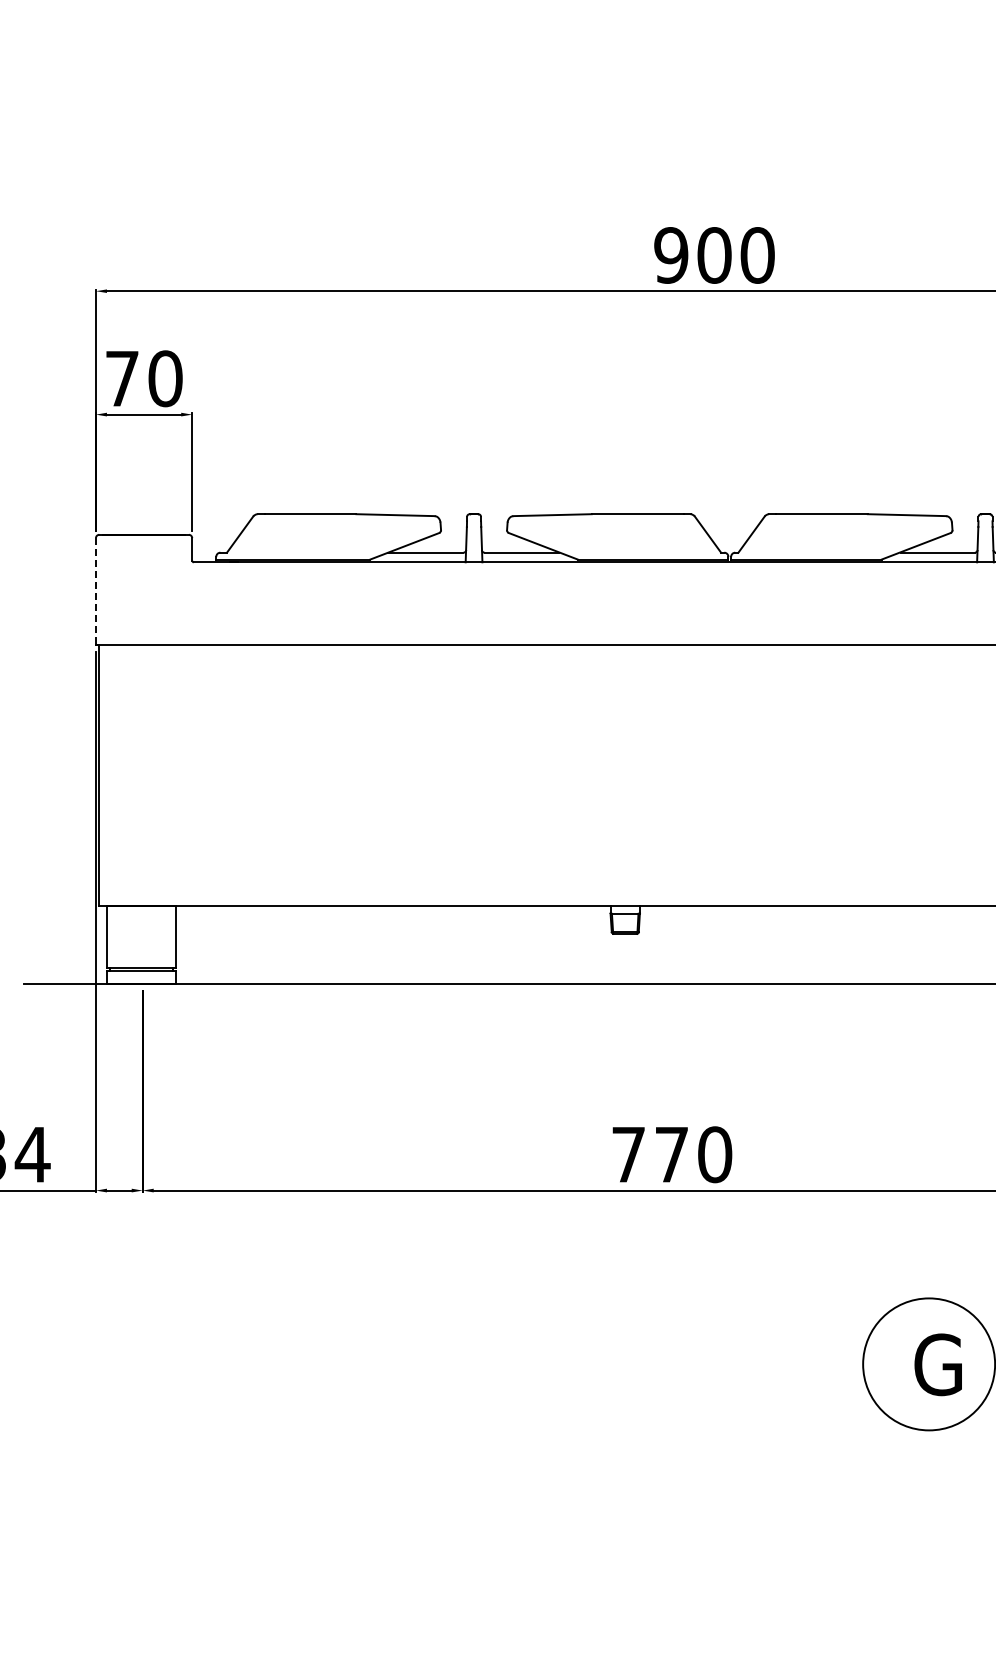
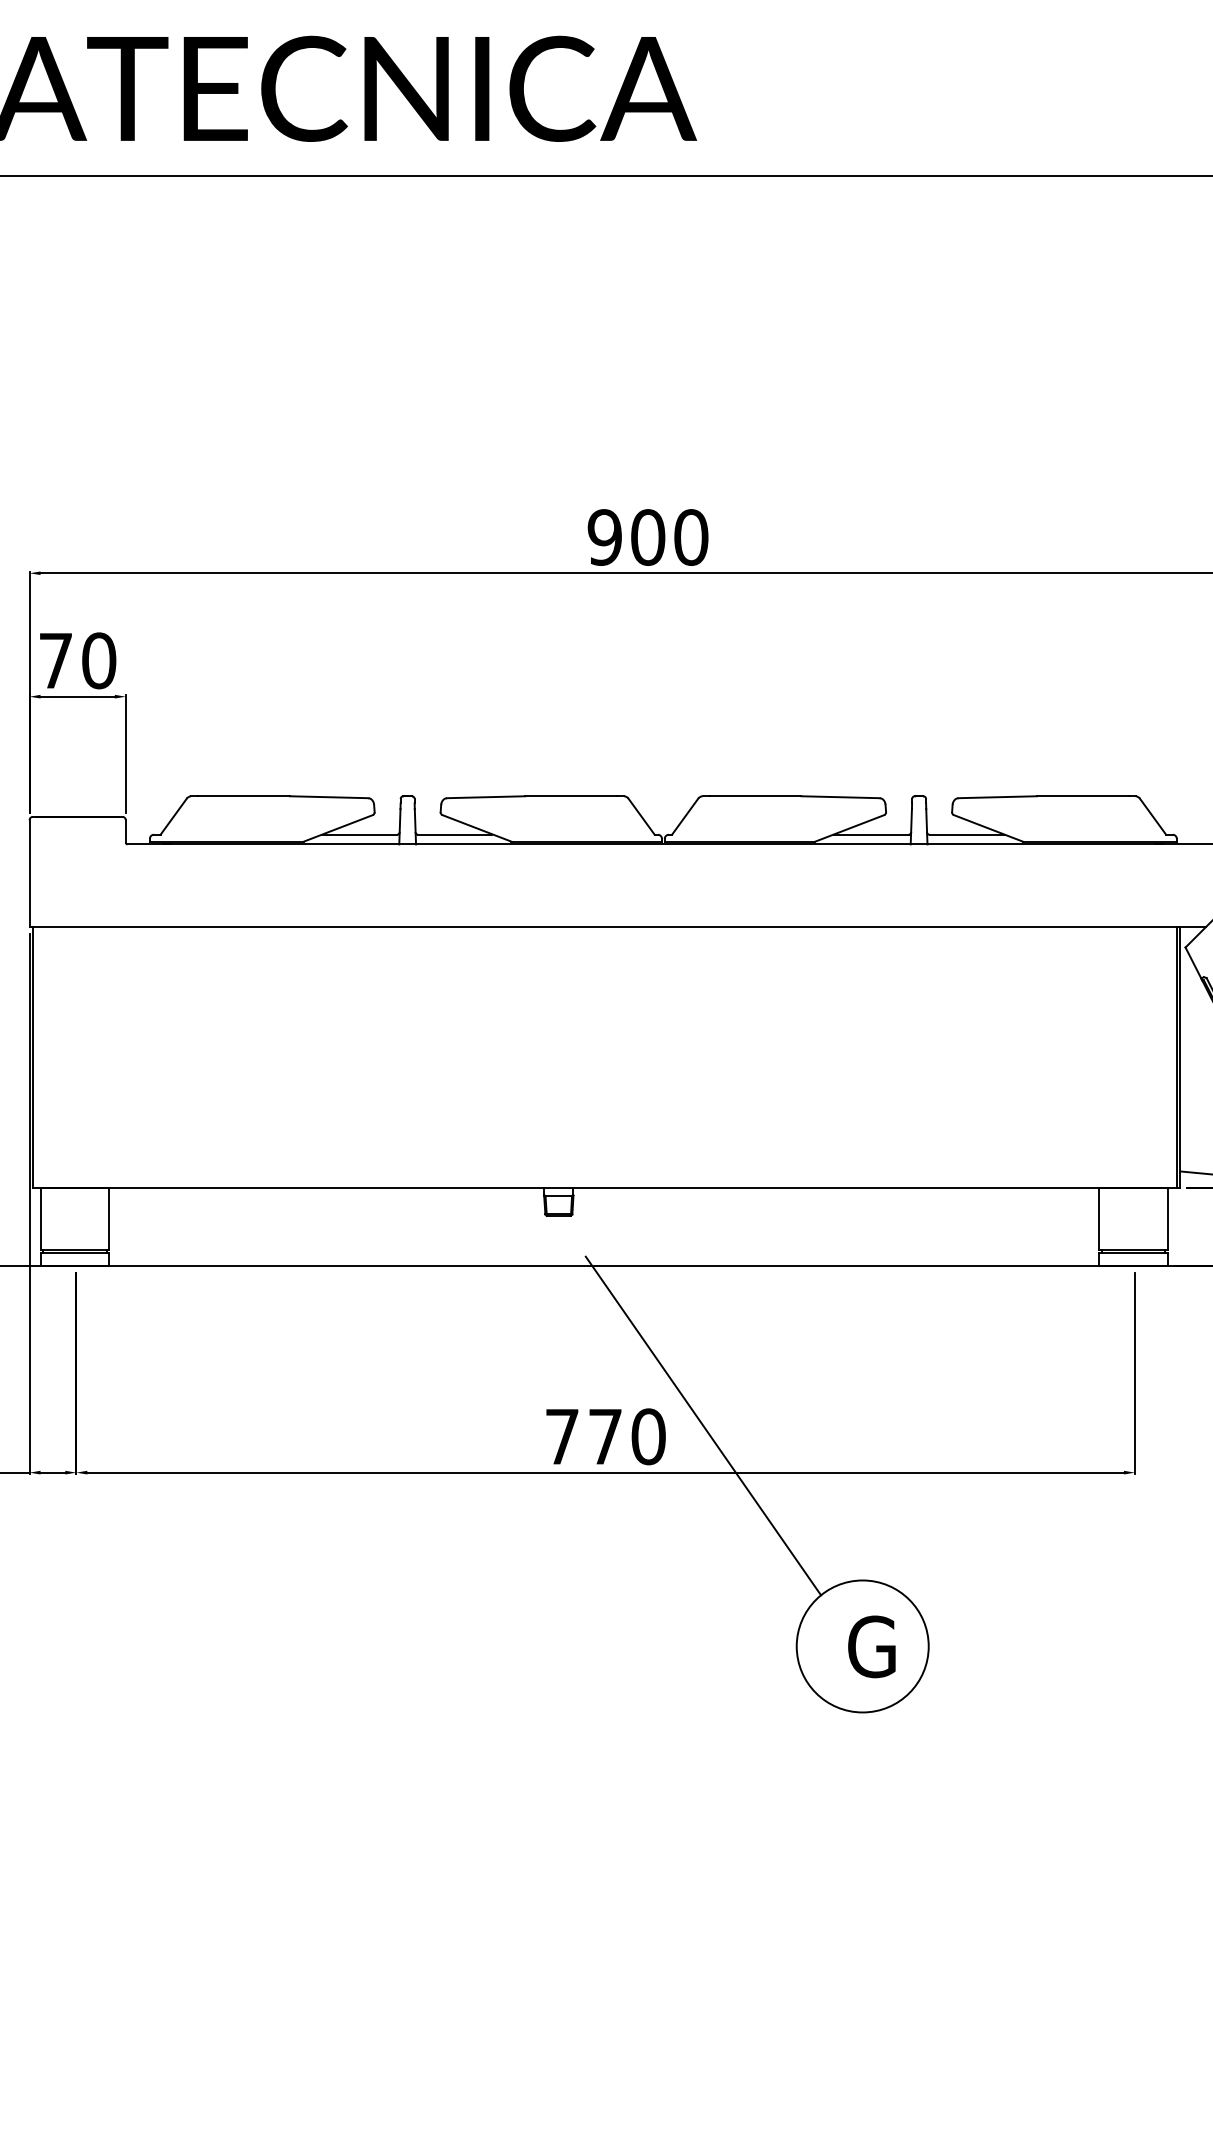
line: (95, 592) -> (29, 874), dashed -> solid
line: (769, 1143) -> (703, 1425), added

